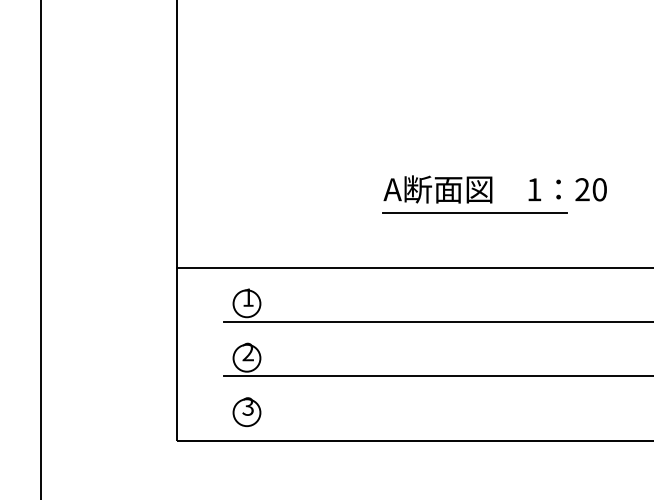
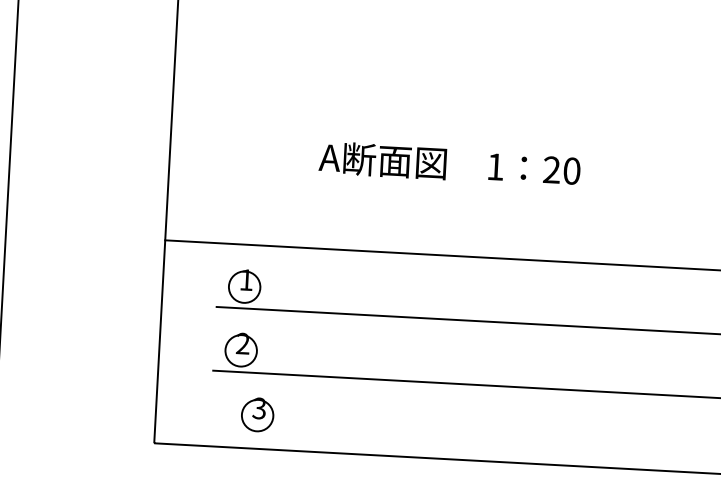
text: (494, 189) -> (448, 164), moved
line: (474, 212) -> (516, 194), removed
part: (246, 411) -> (257, 414), moved

